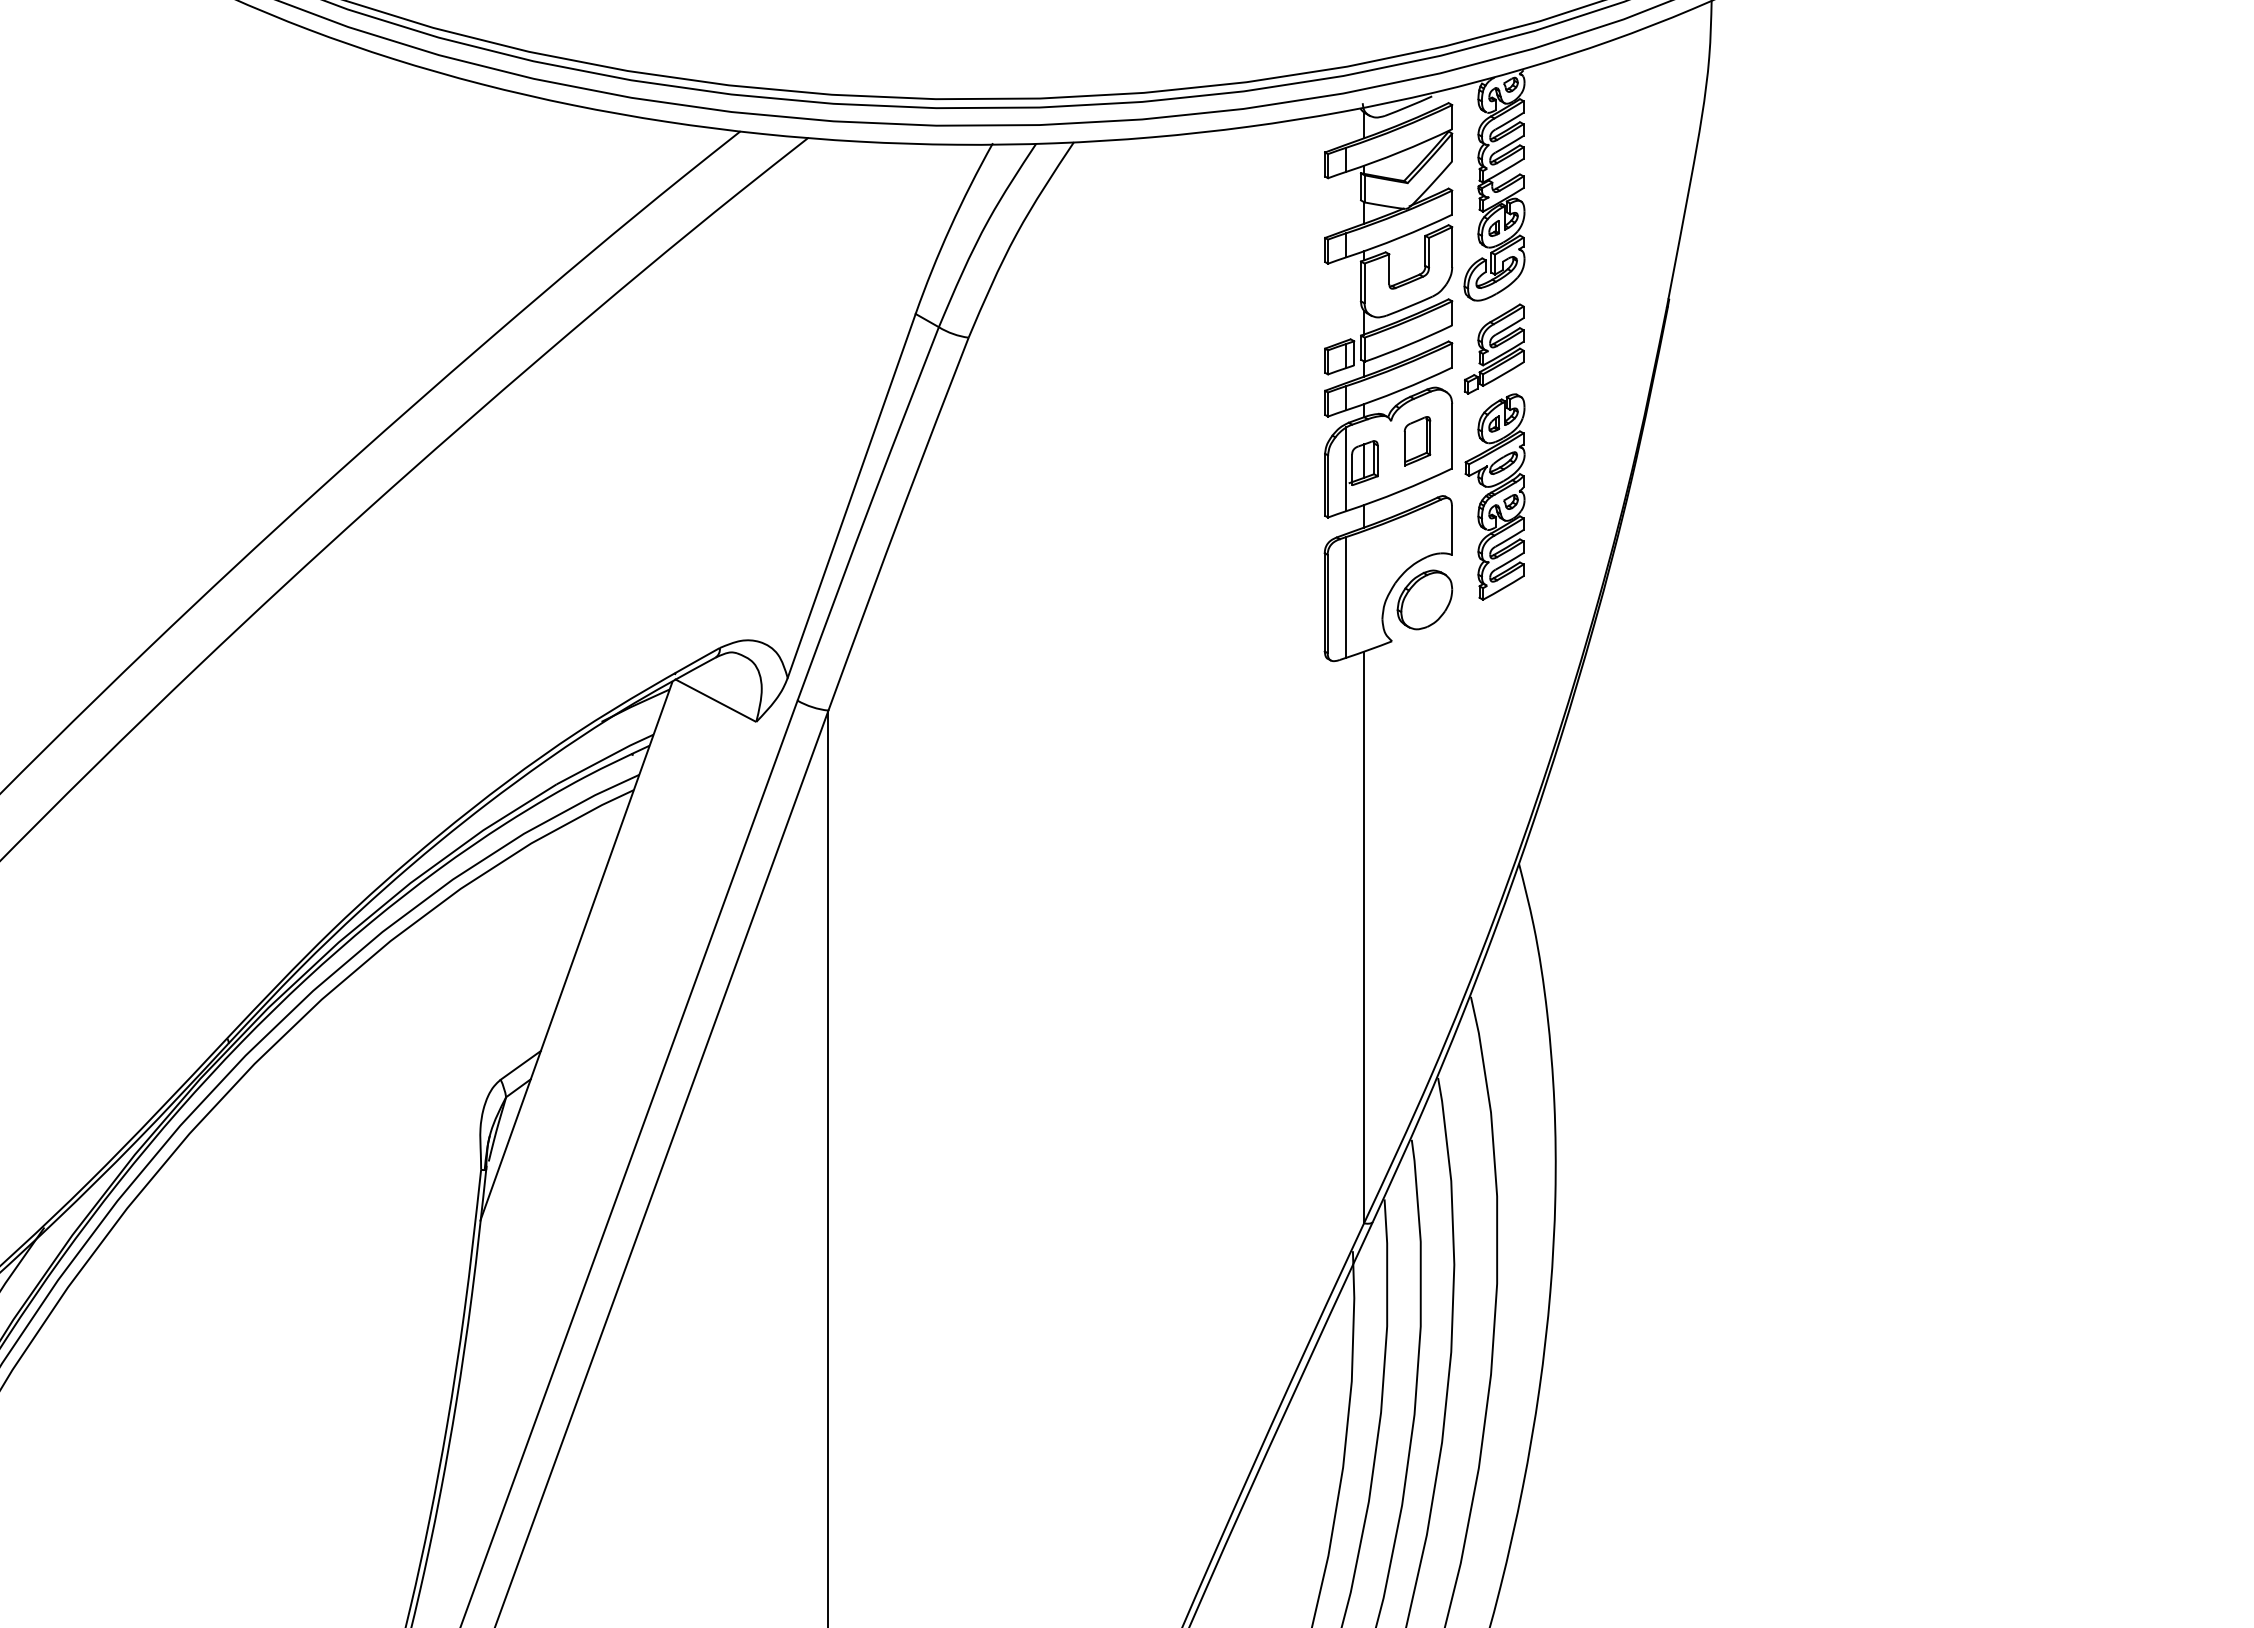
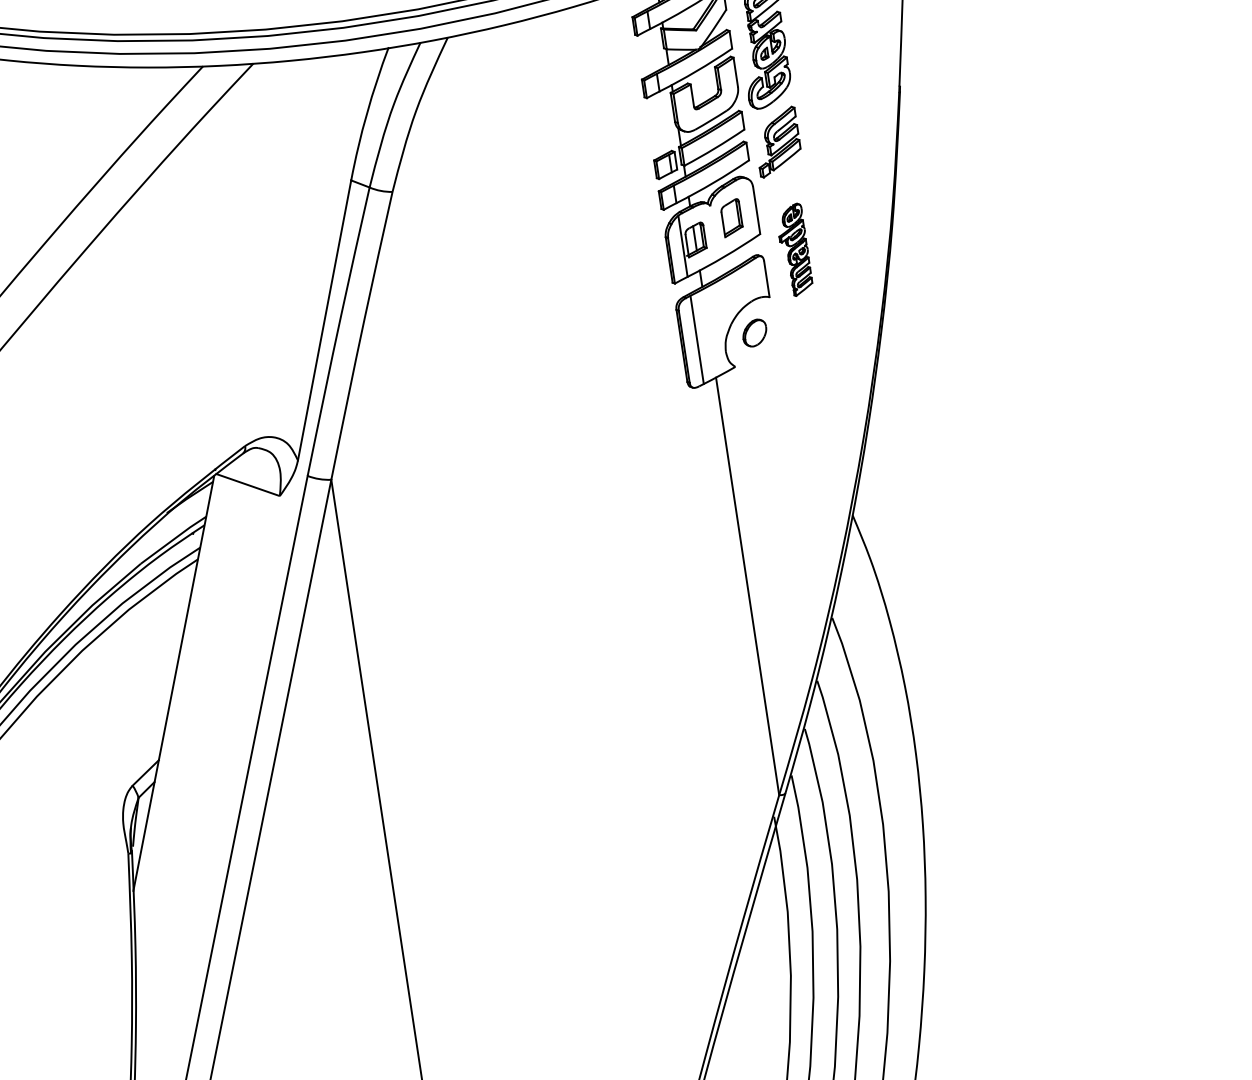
part: (1494, 496) -> (794, 249), size x0.6
part: (1424, 599) -> (754, 332), size x0.6

